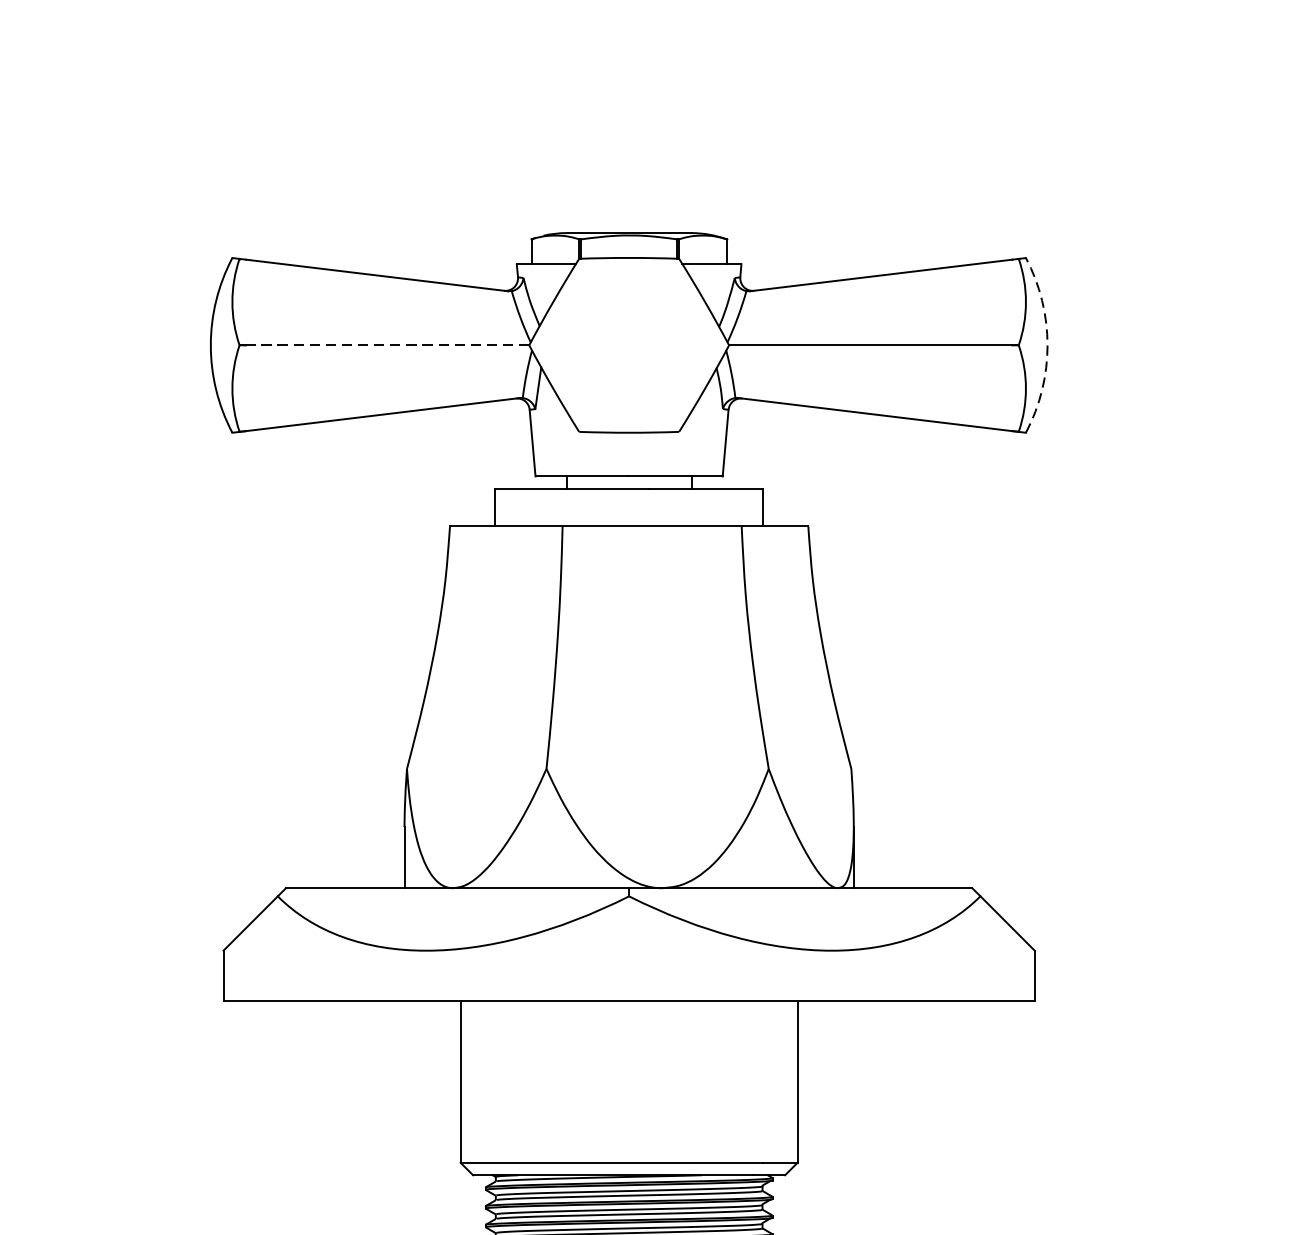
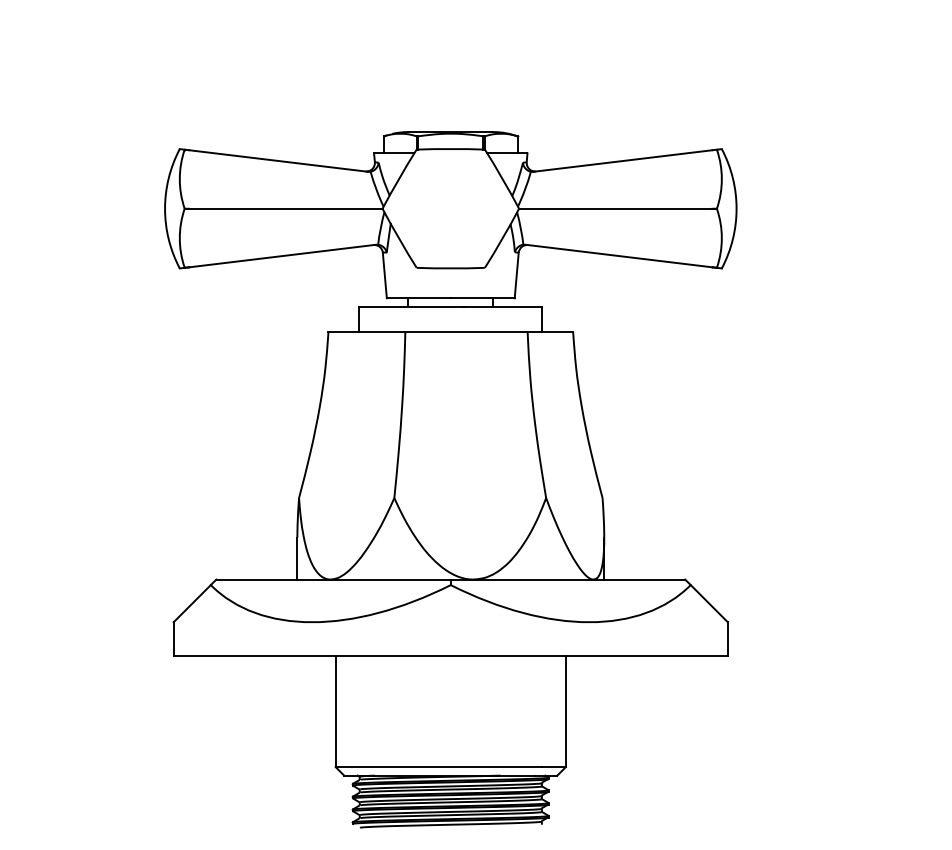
line: (387, 344) -> (285, 208), dashed -> solid
arc: (1047, 344) -> (736, 208), dashed -> solid

